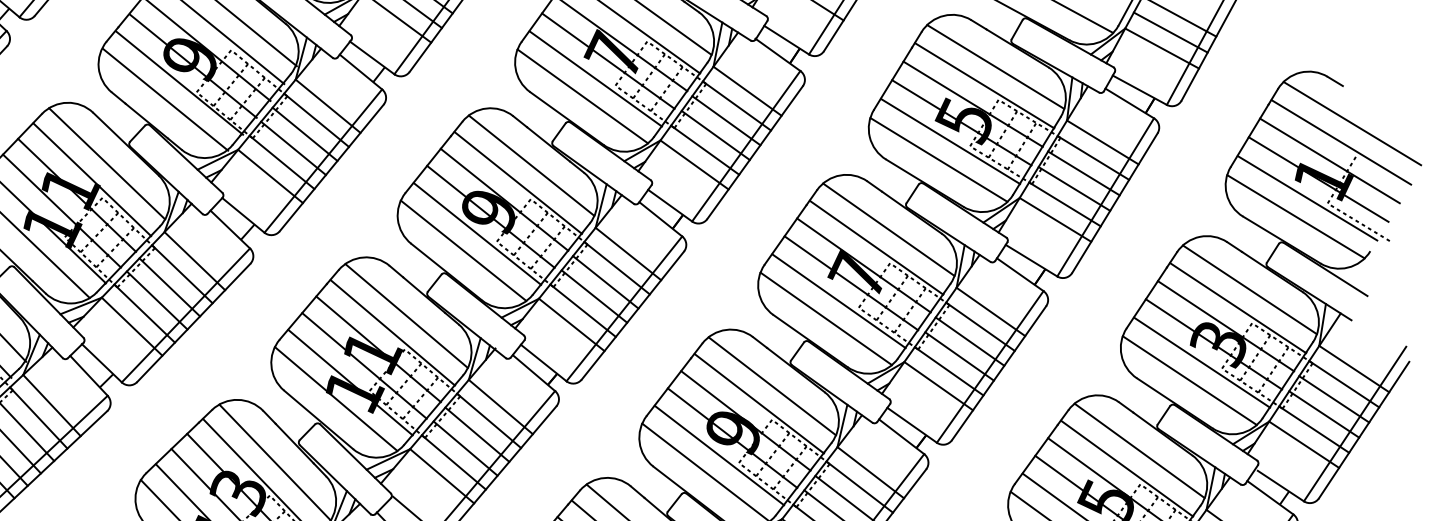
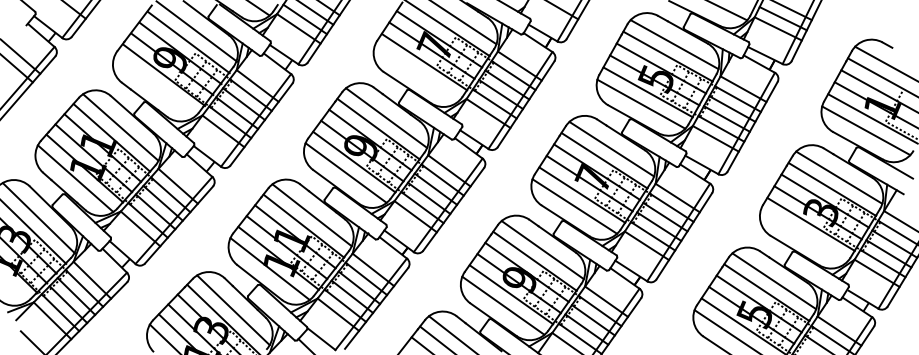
line: (582, 96) -> (416, 73), removed
line: (165, 98) -> (155, 85), removed
line: (1189, 379) -> (803, 235), removed

